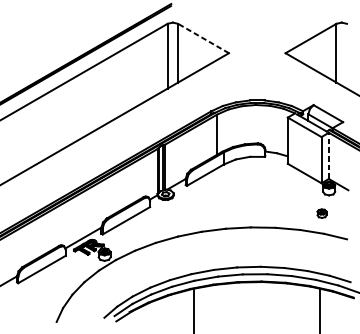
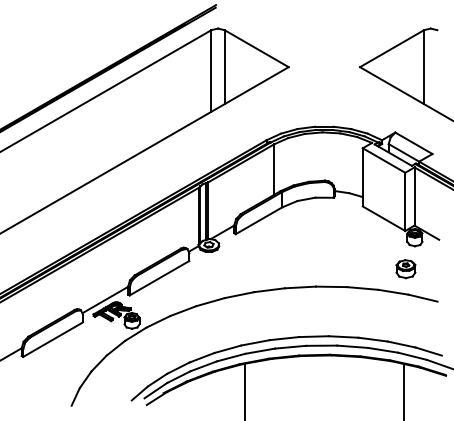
line: (203, 38) -> (256, 48), dashed -> solid
line: (328, 155) -> (414, 196), dashed -> solid
part: (321, 213) -> (405, 269), size x1.67

